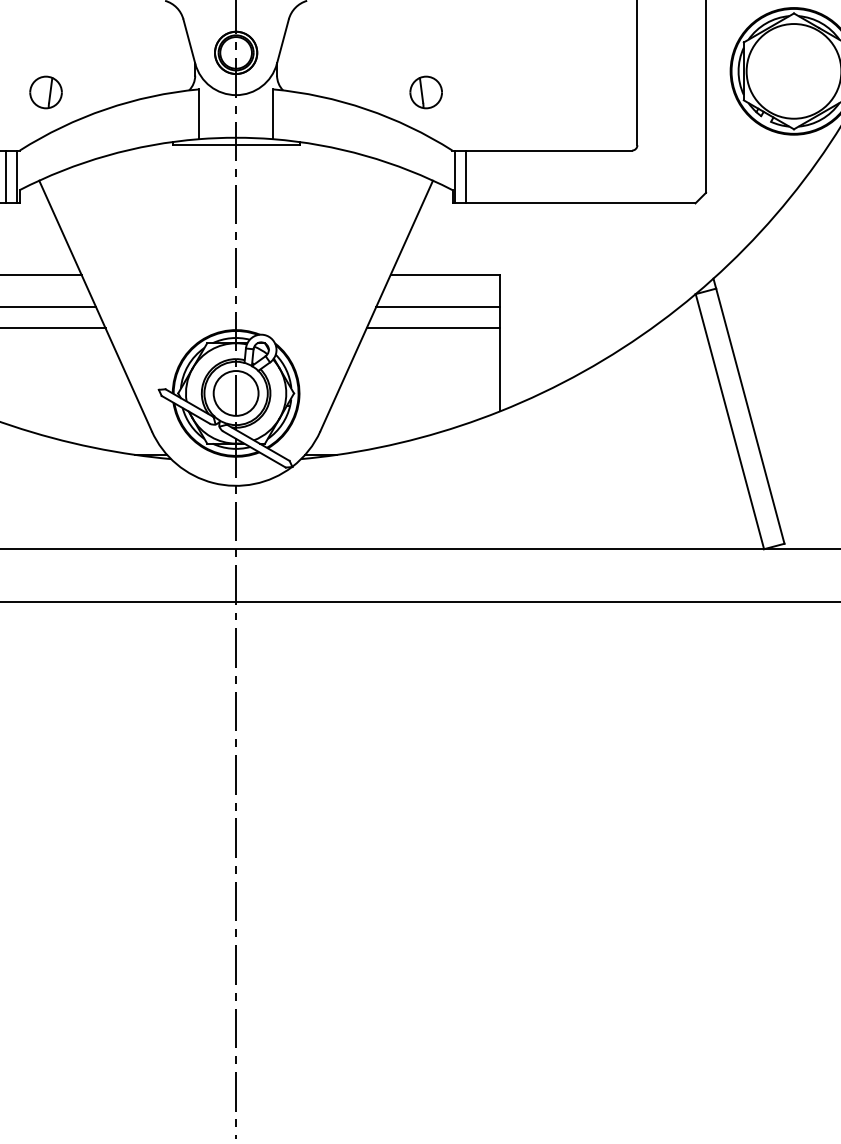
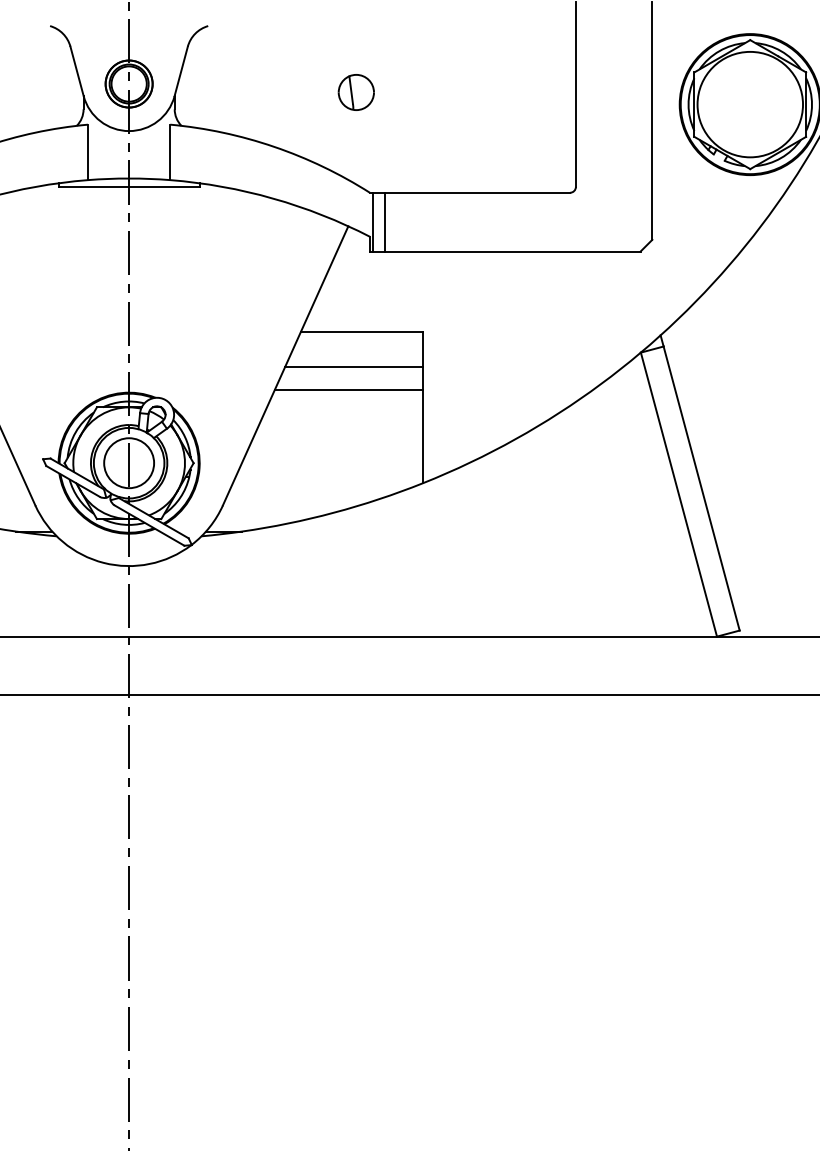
part: (425, 92) -> (355, 92), moved

